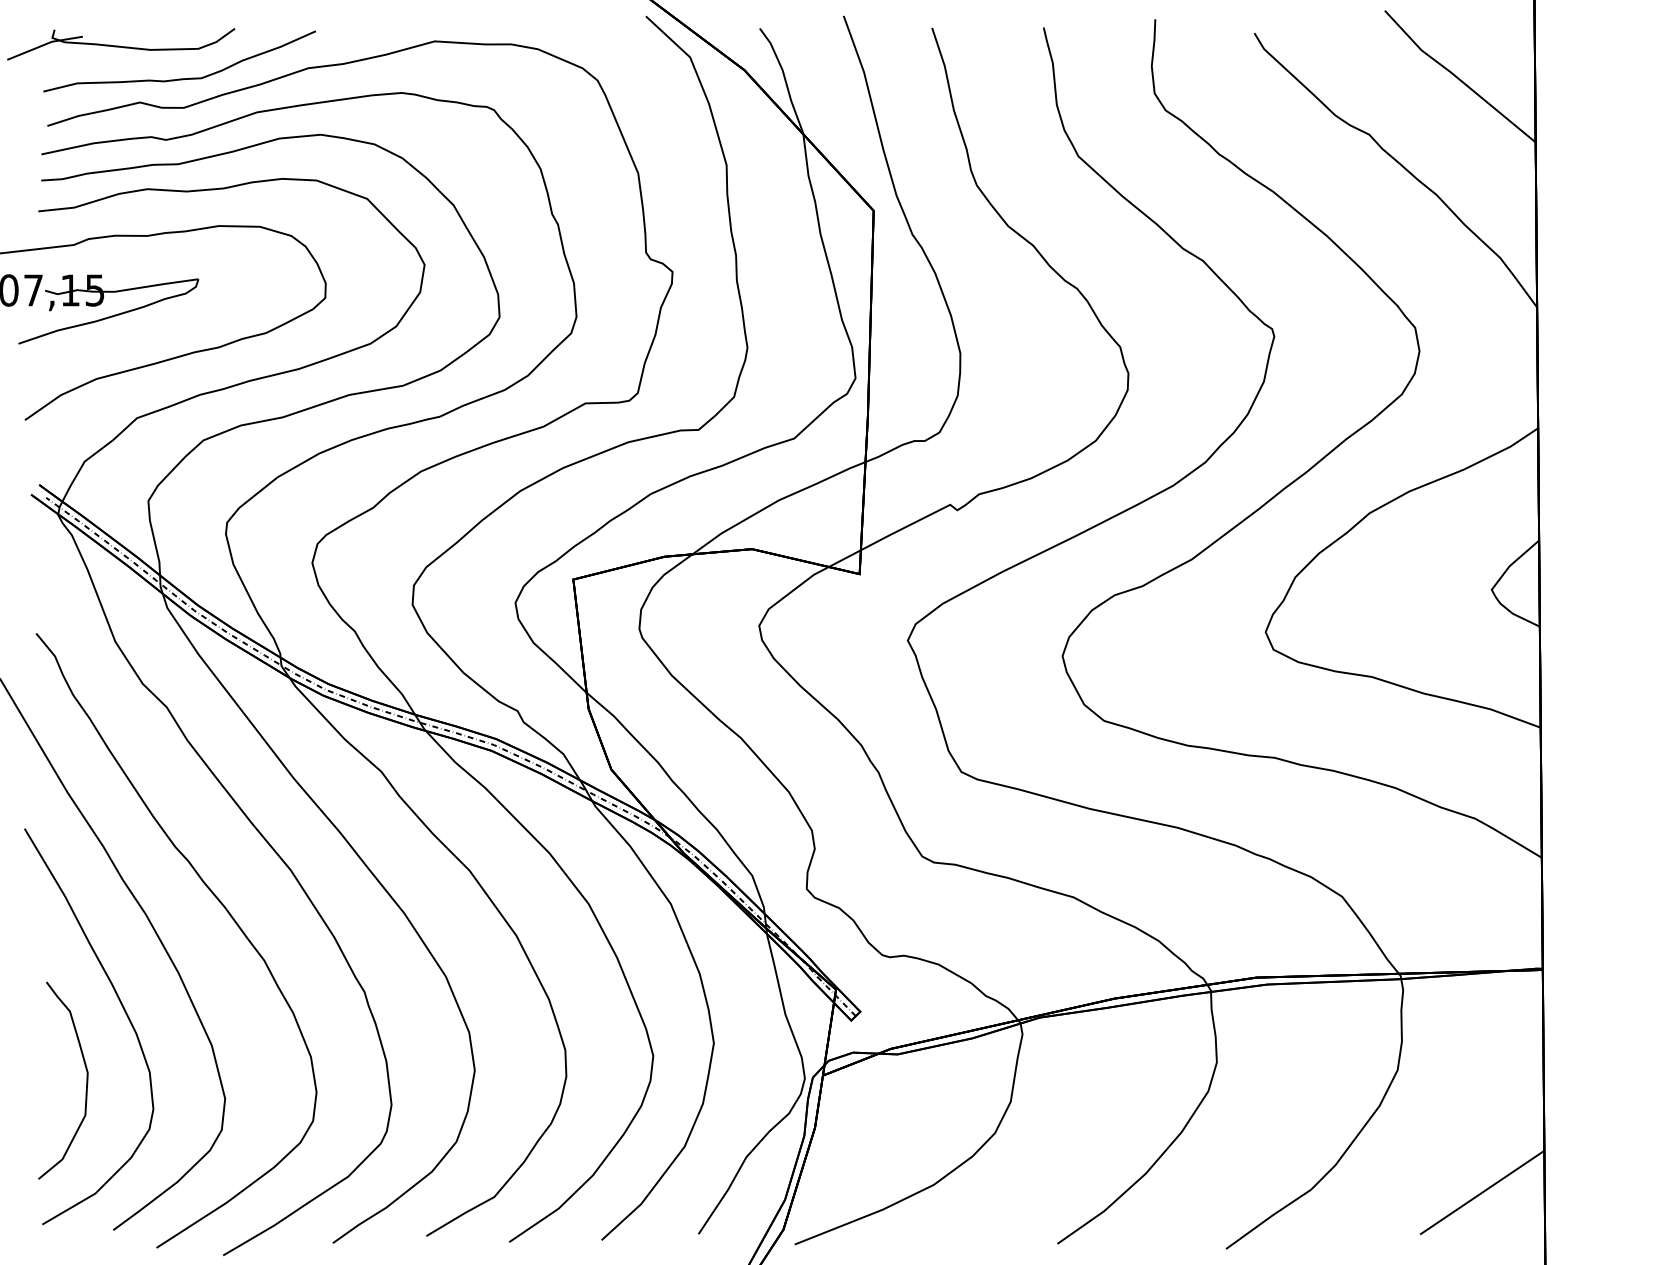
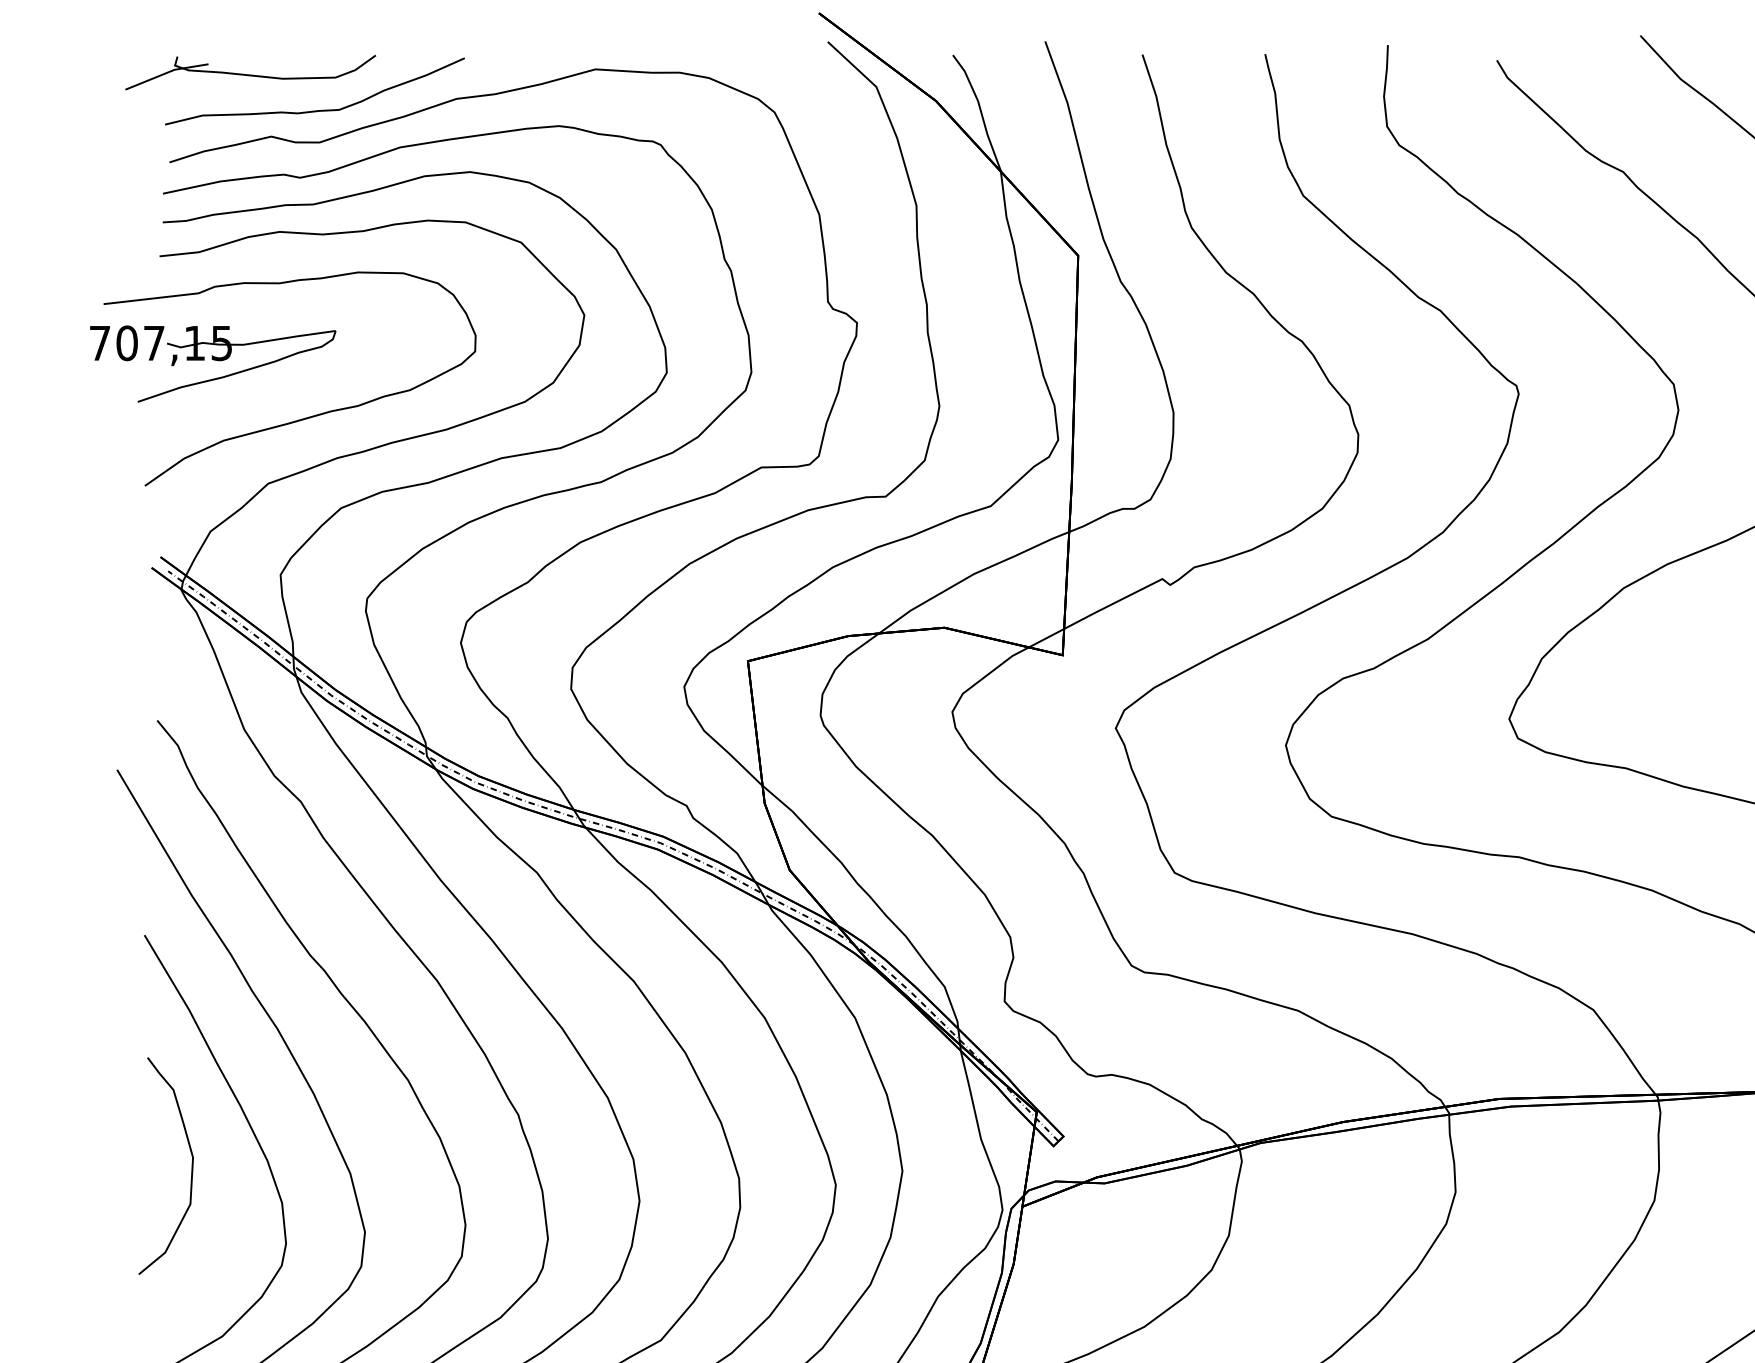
curve: (86, 1080) -> (191, 1165), moved

